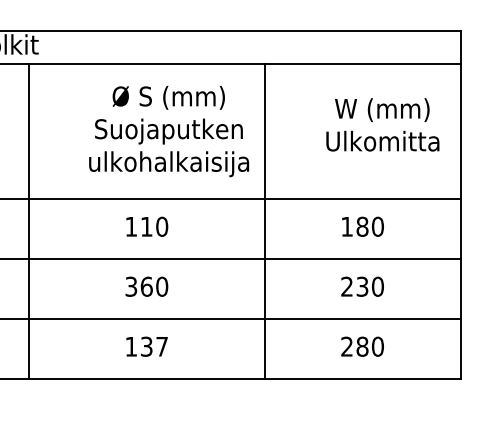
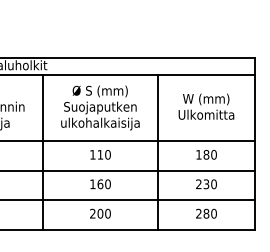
text: (382, 124) -> (206, 106), moved
text: (169, 130) -> (100, 107), moved
text: (130, 287) -> (92, 184), 360 -> 160
text: (146, 346) -> (100, 213), 137 -> 200

